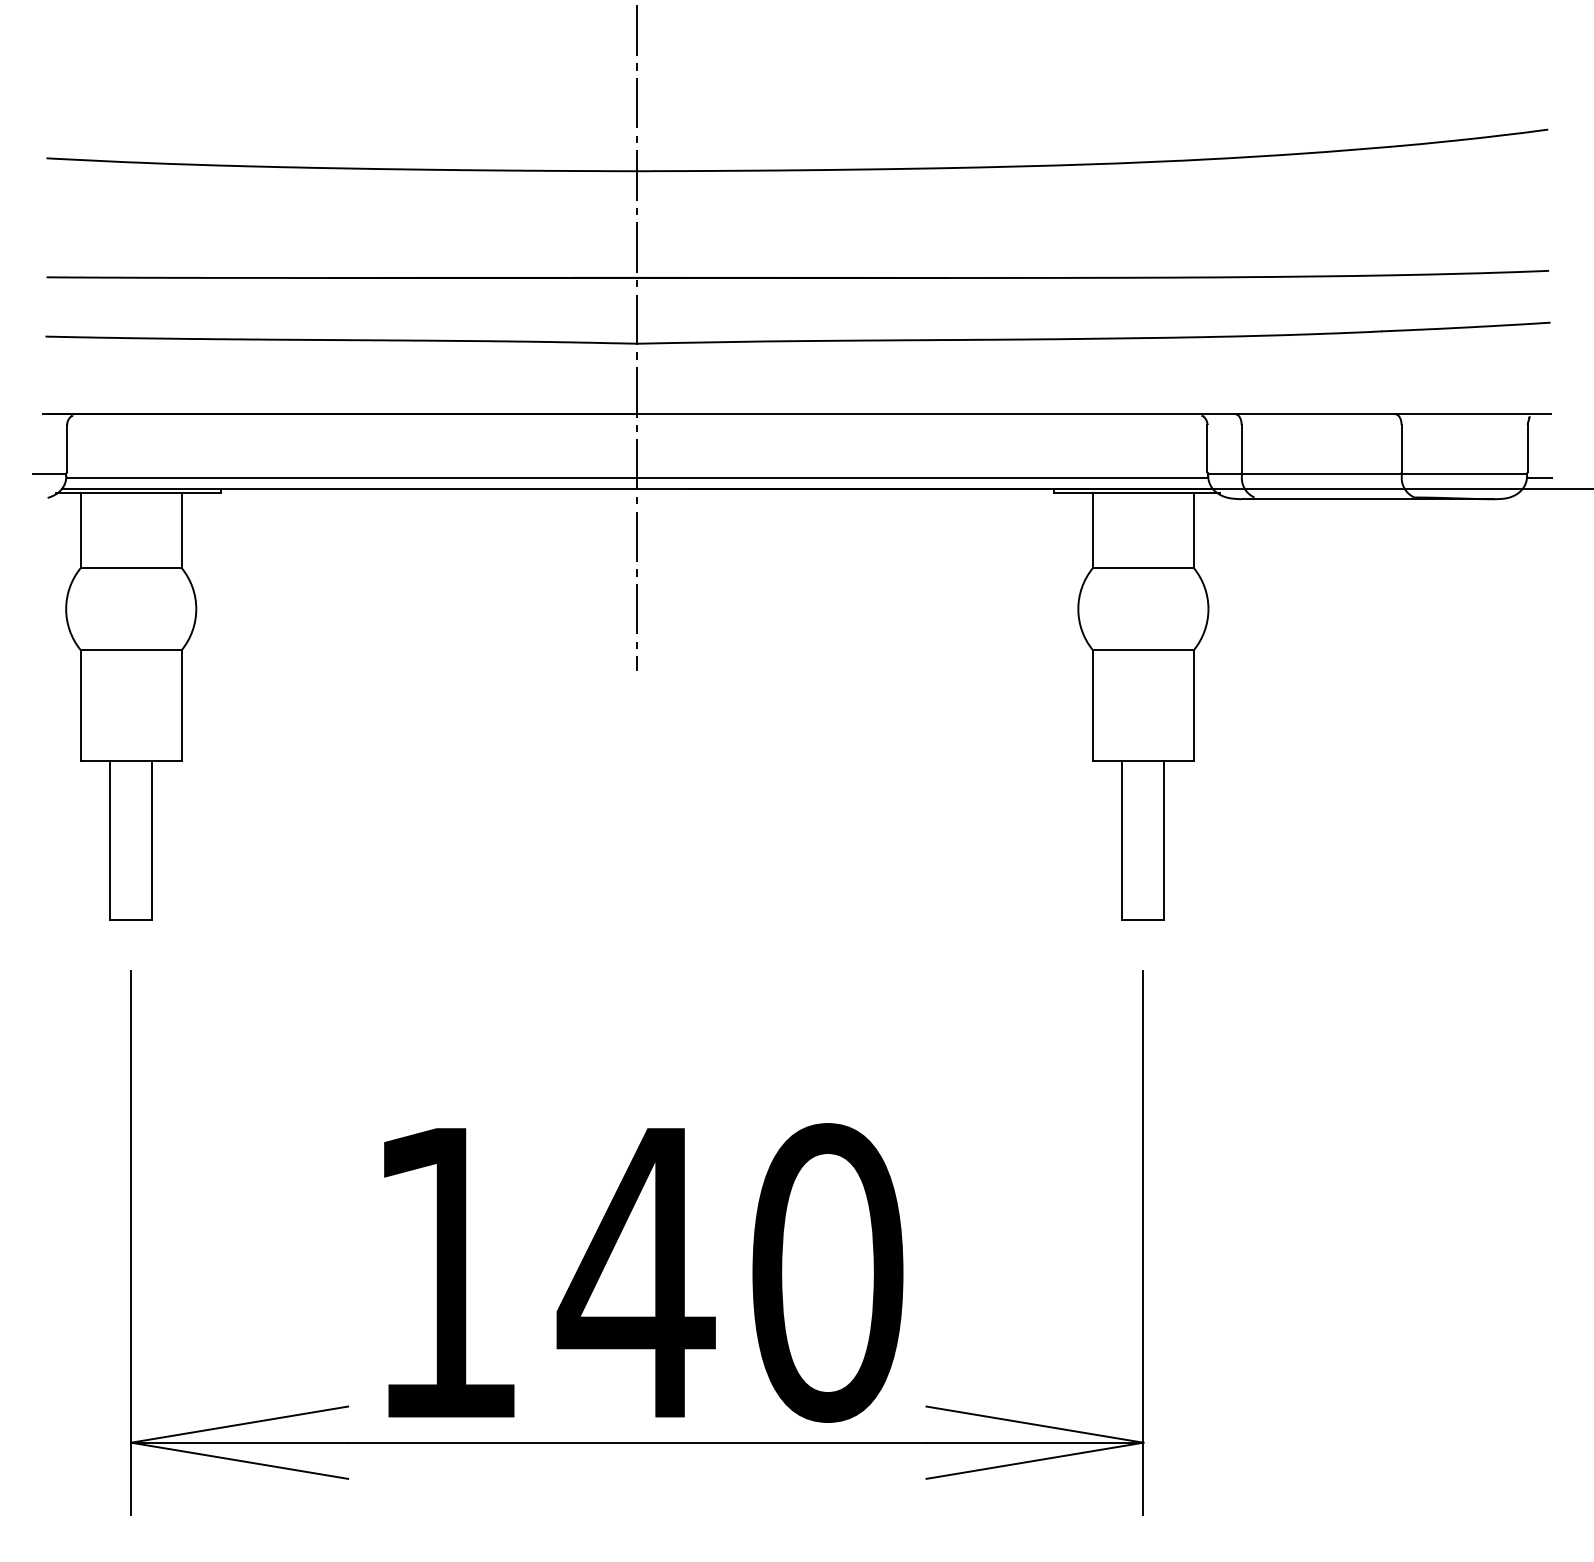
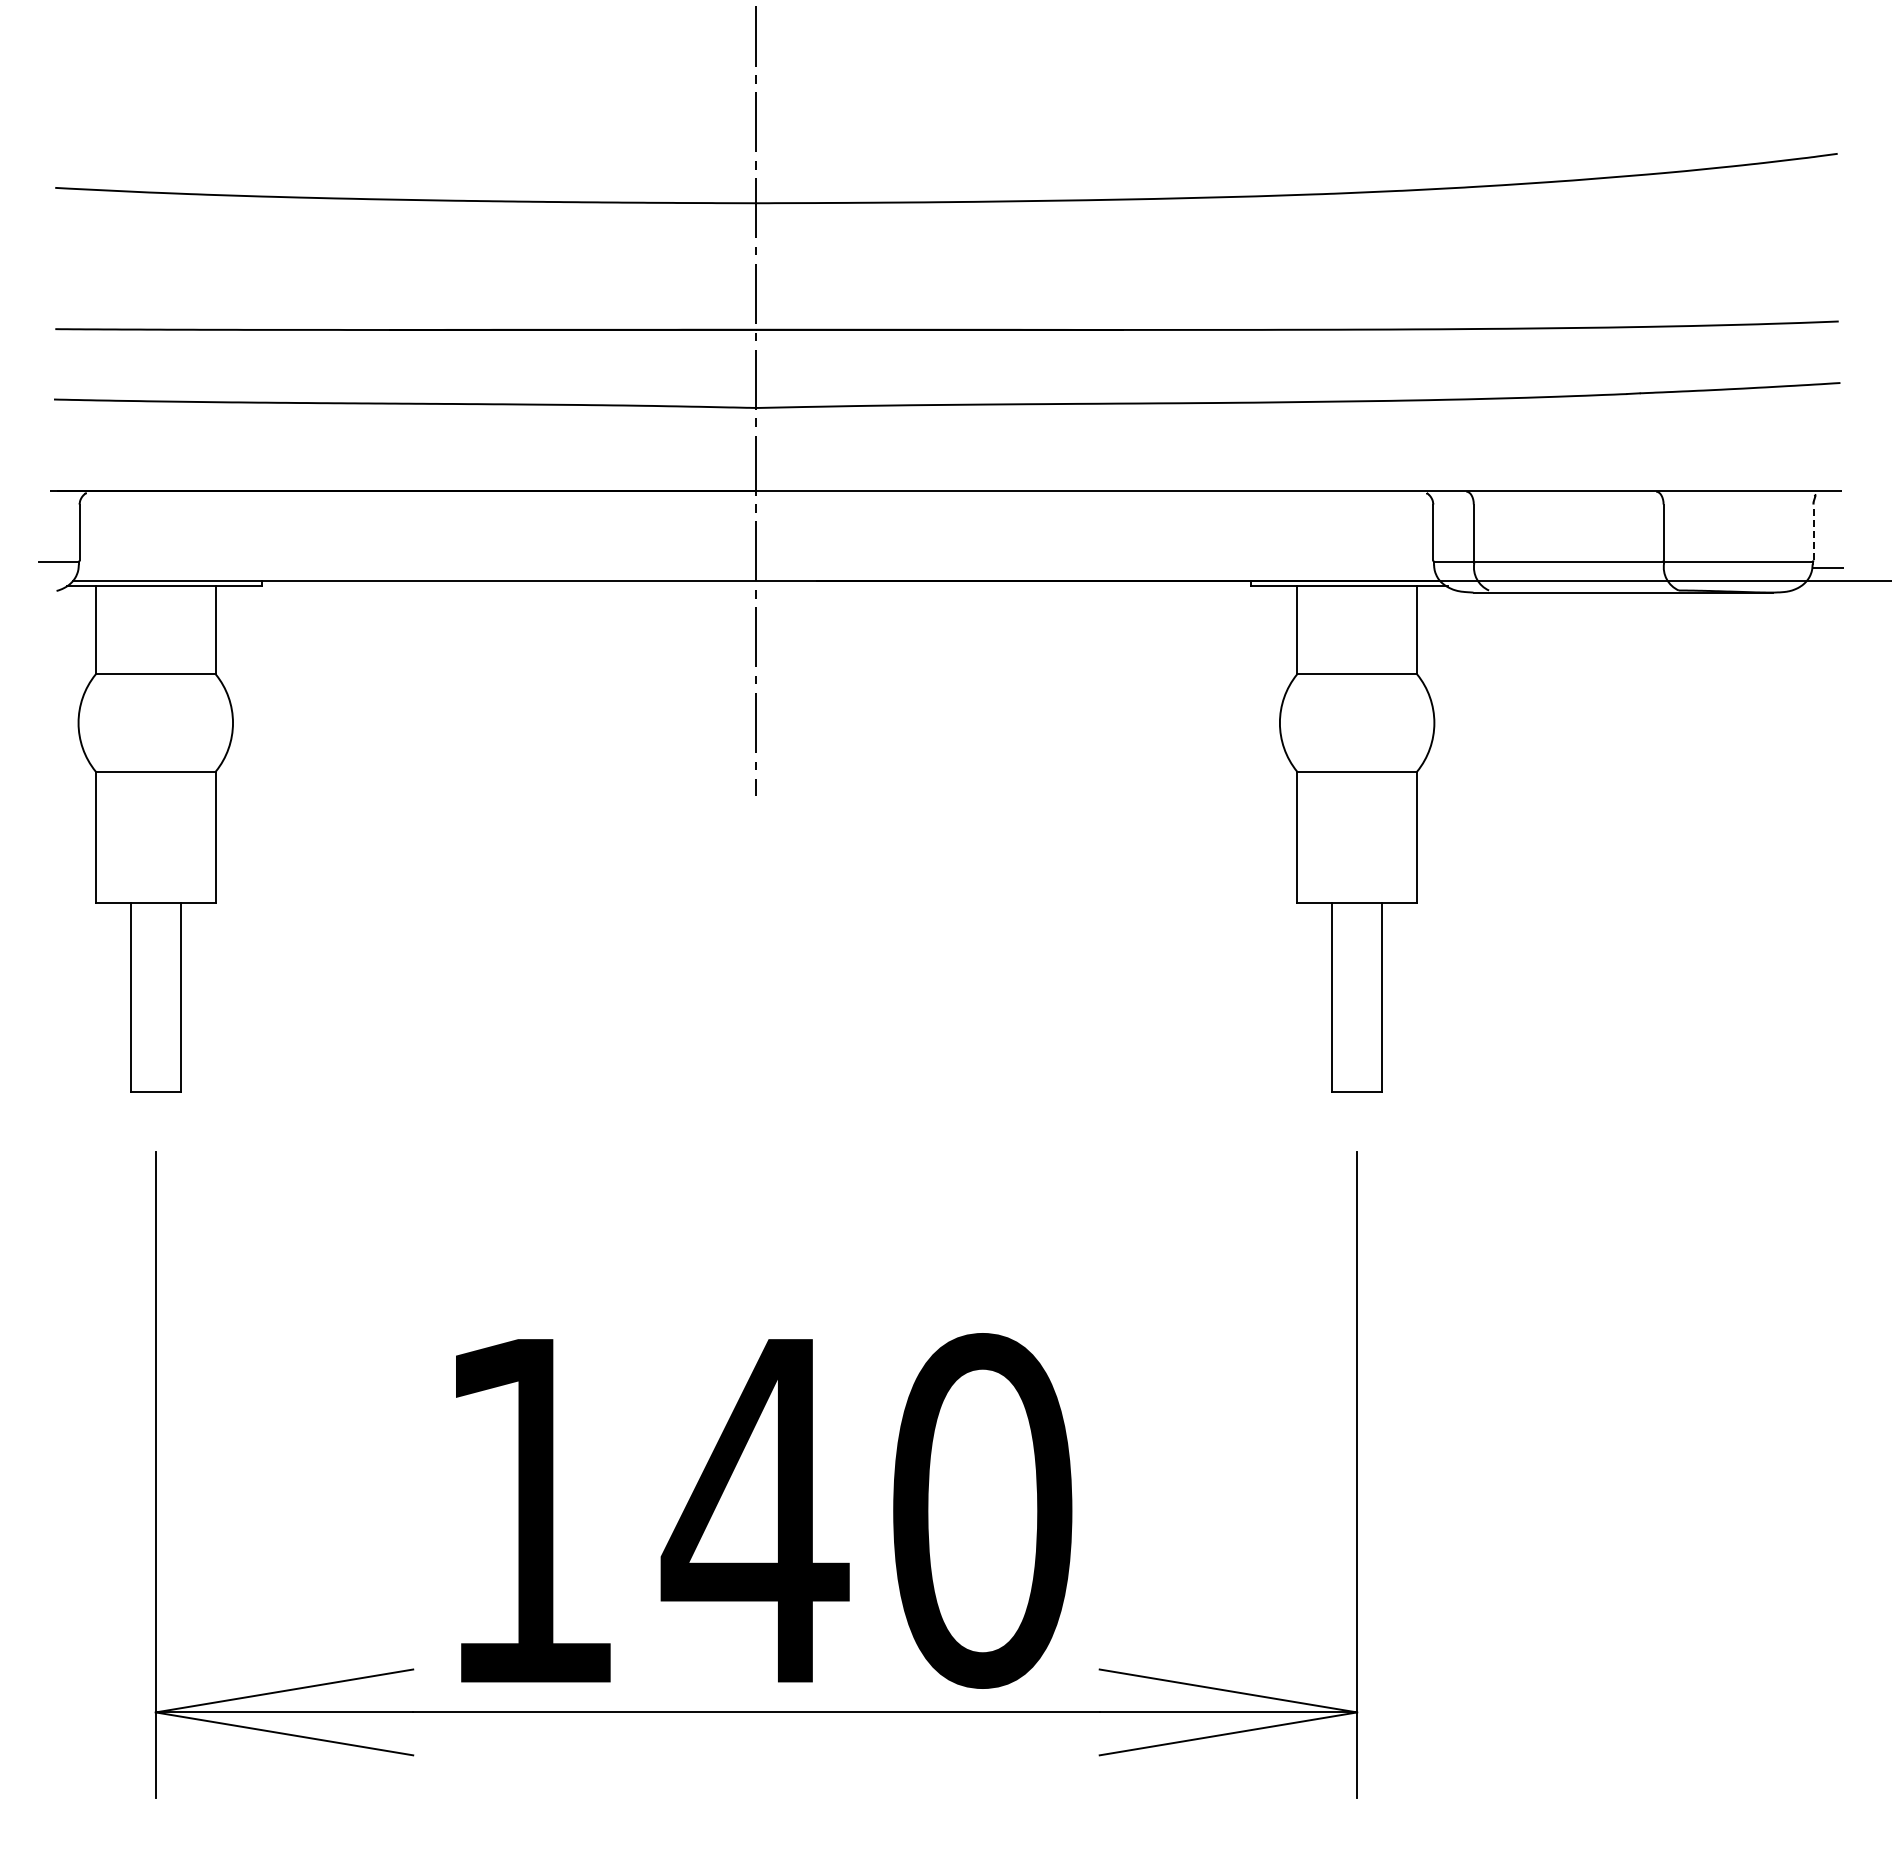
line: (1527, 448) -> (1813, 532), solid -> dashed
line: (637, 478) -> (756, 567), removed

